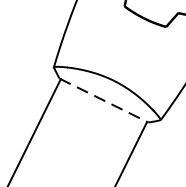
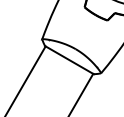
line: (104, 101) -> (69, 60), dashed -> solid

